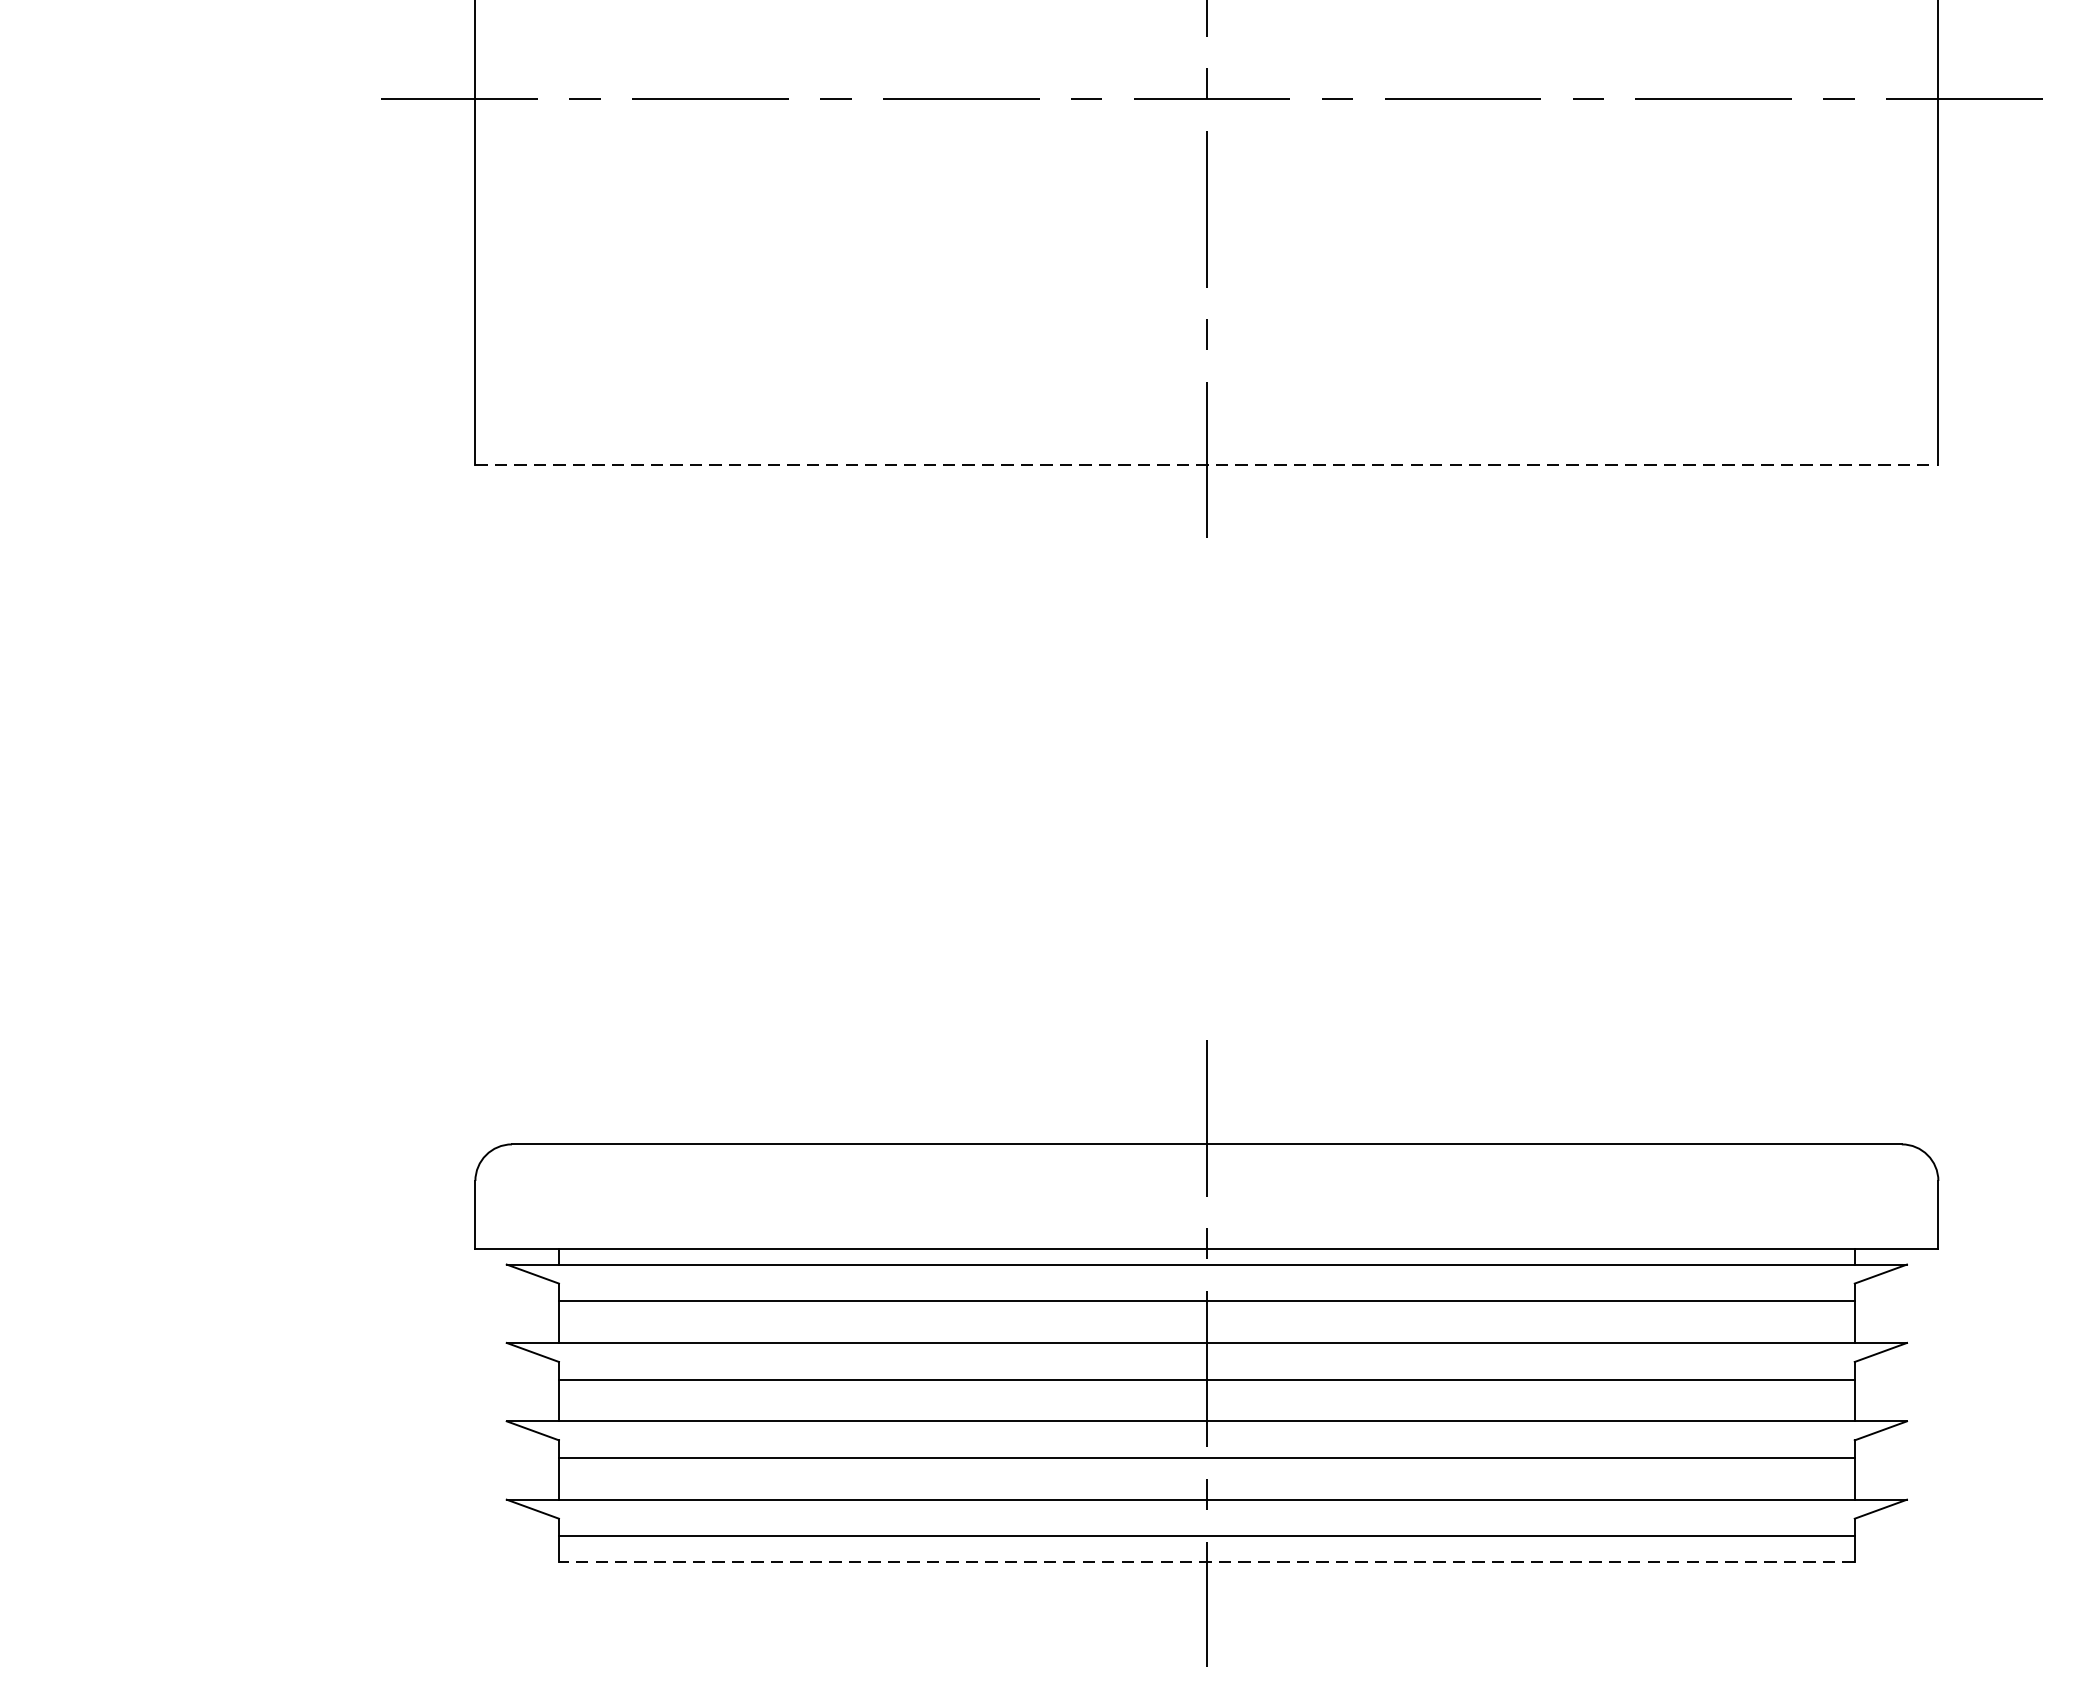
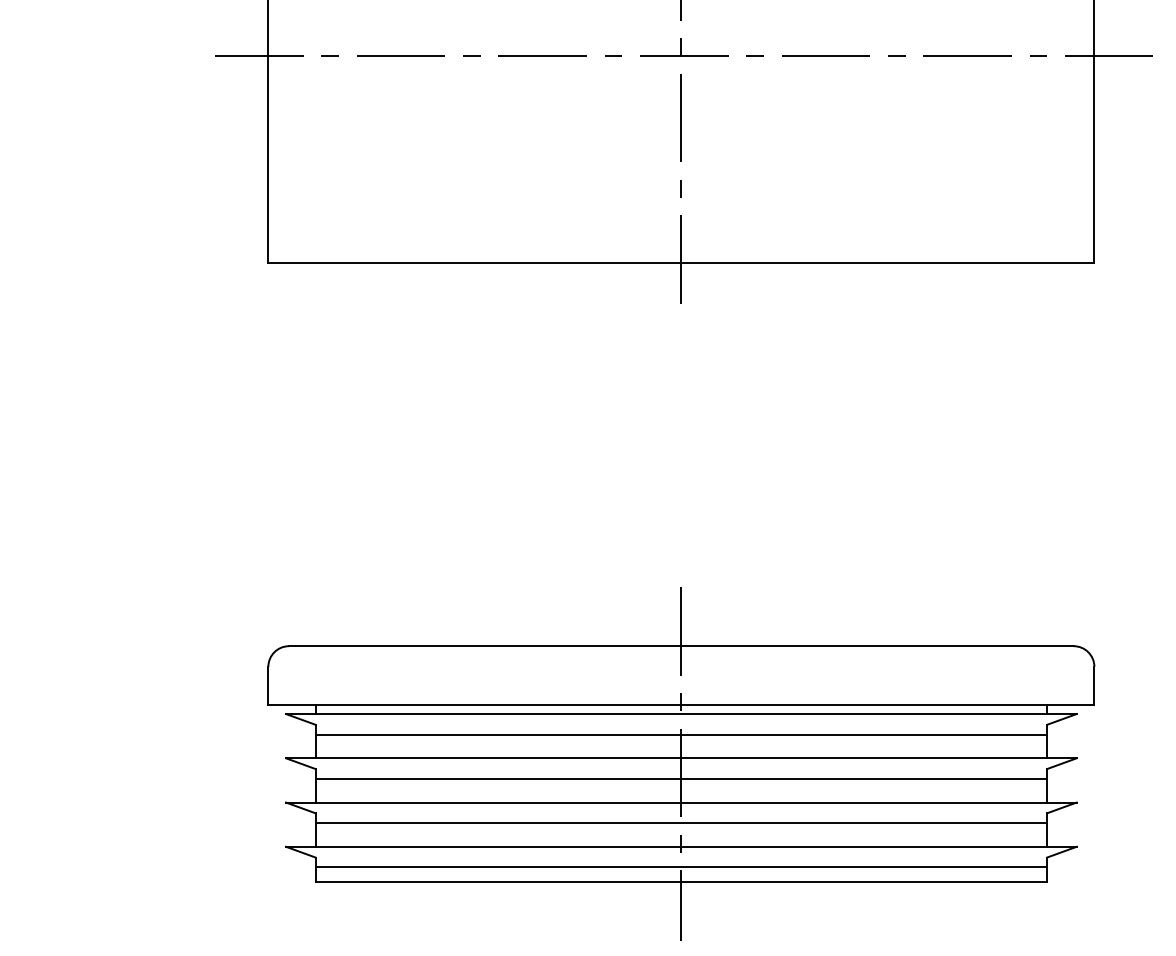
line: (1207, 464) -> (681, 262), dashed -> solid
line: (1207, 1562) -> (681, 882), dashed -> solid

